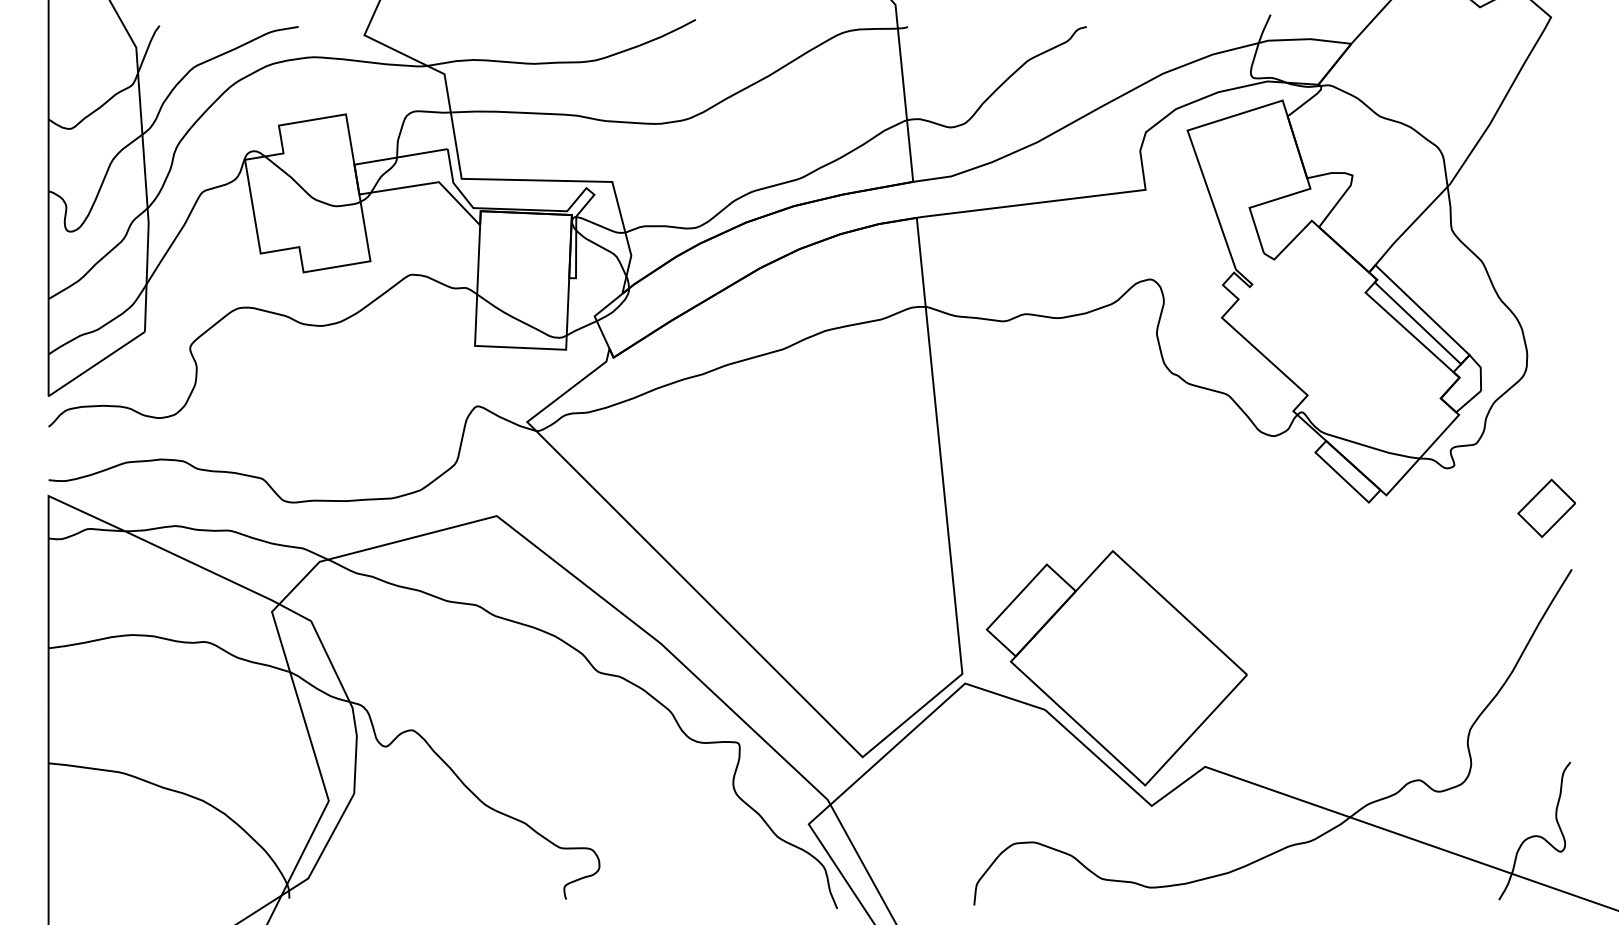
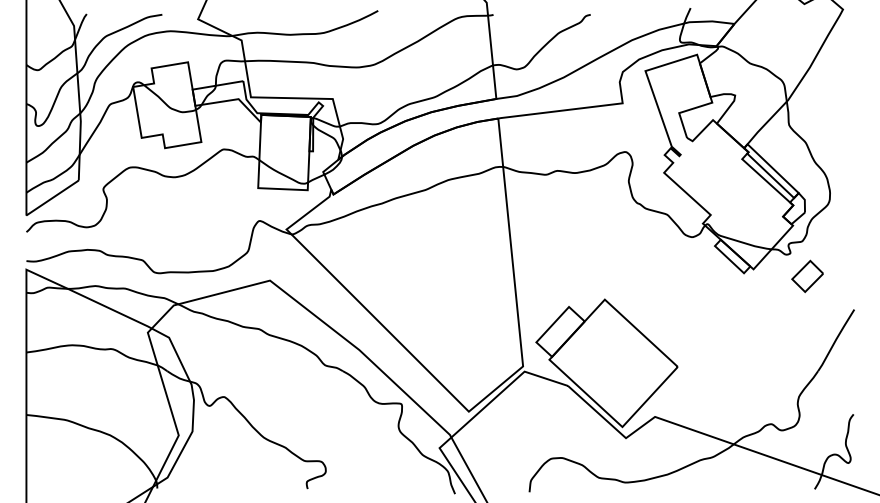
part: (1546, 508) -> (807, 276), moved

